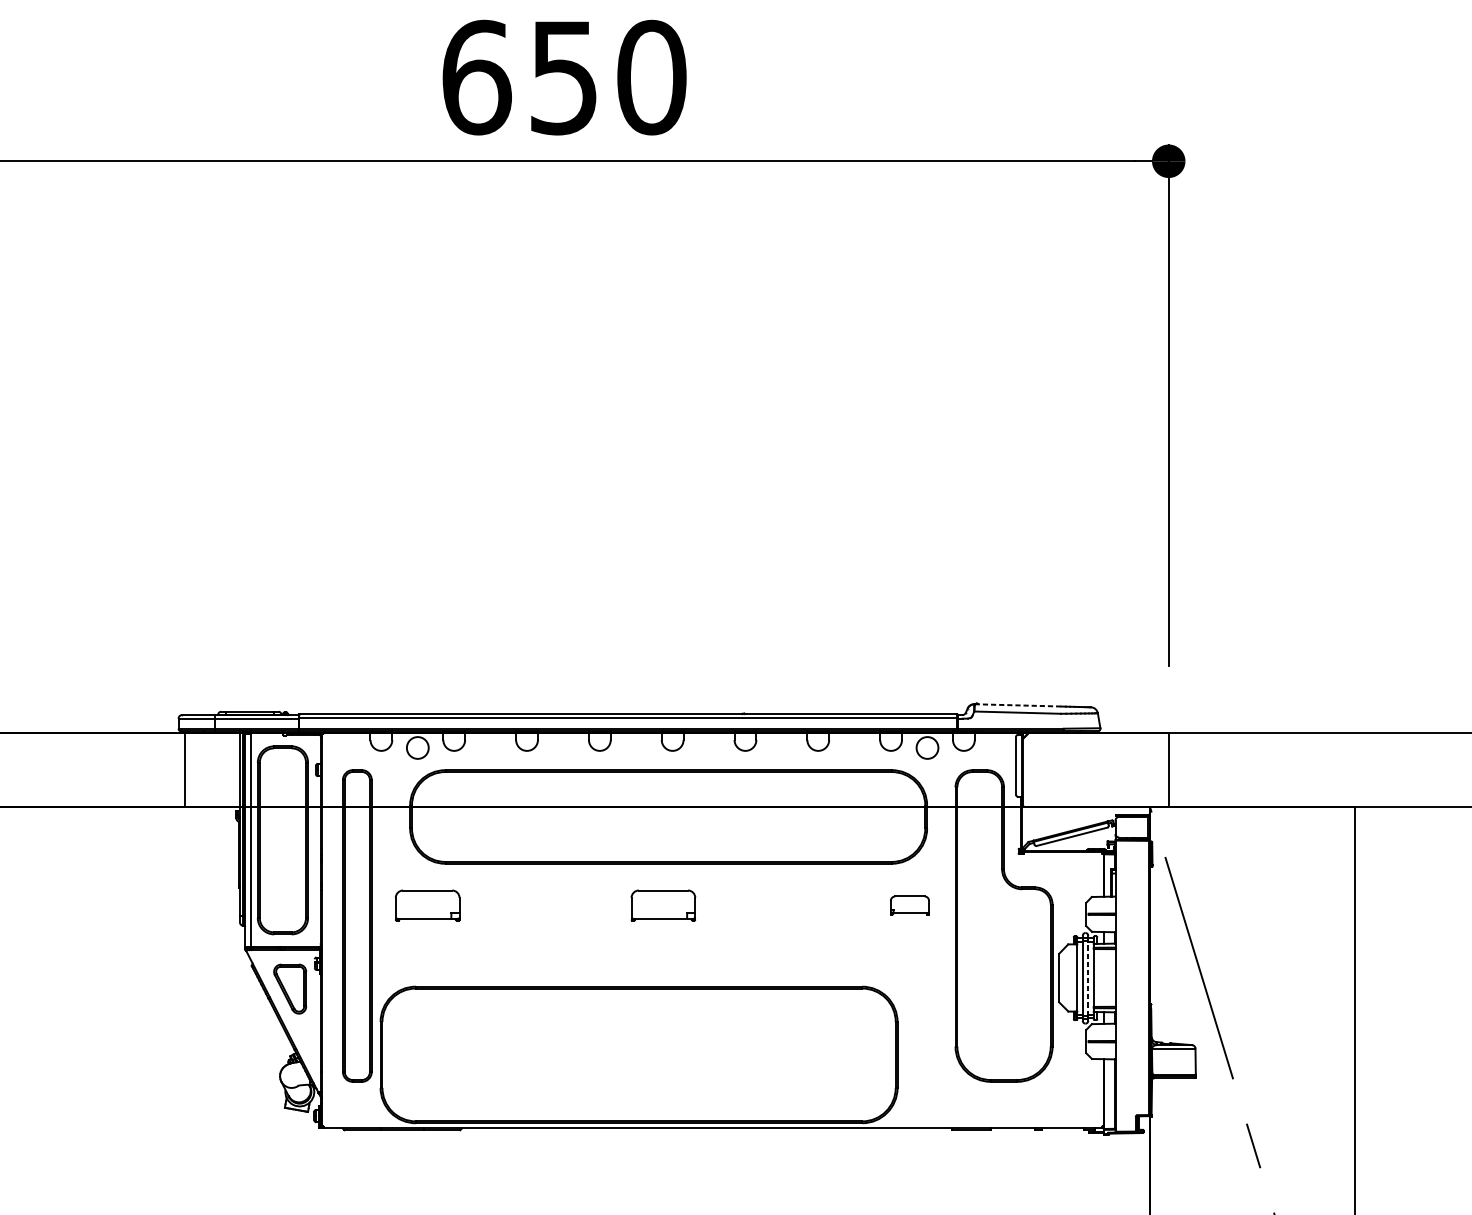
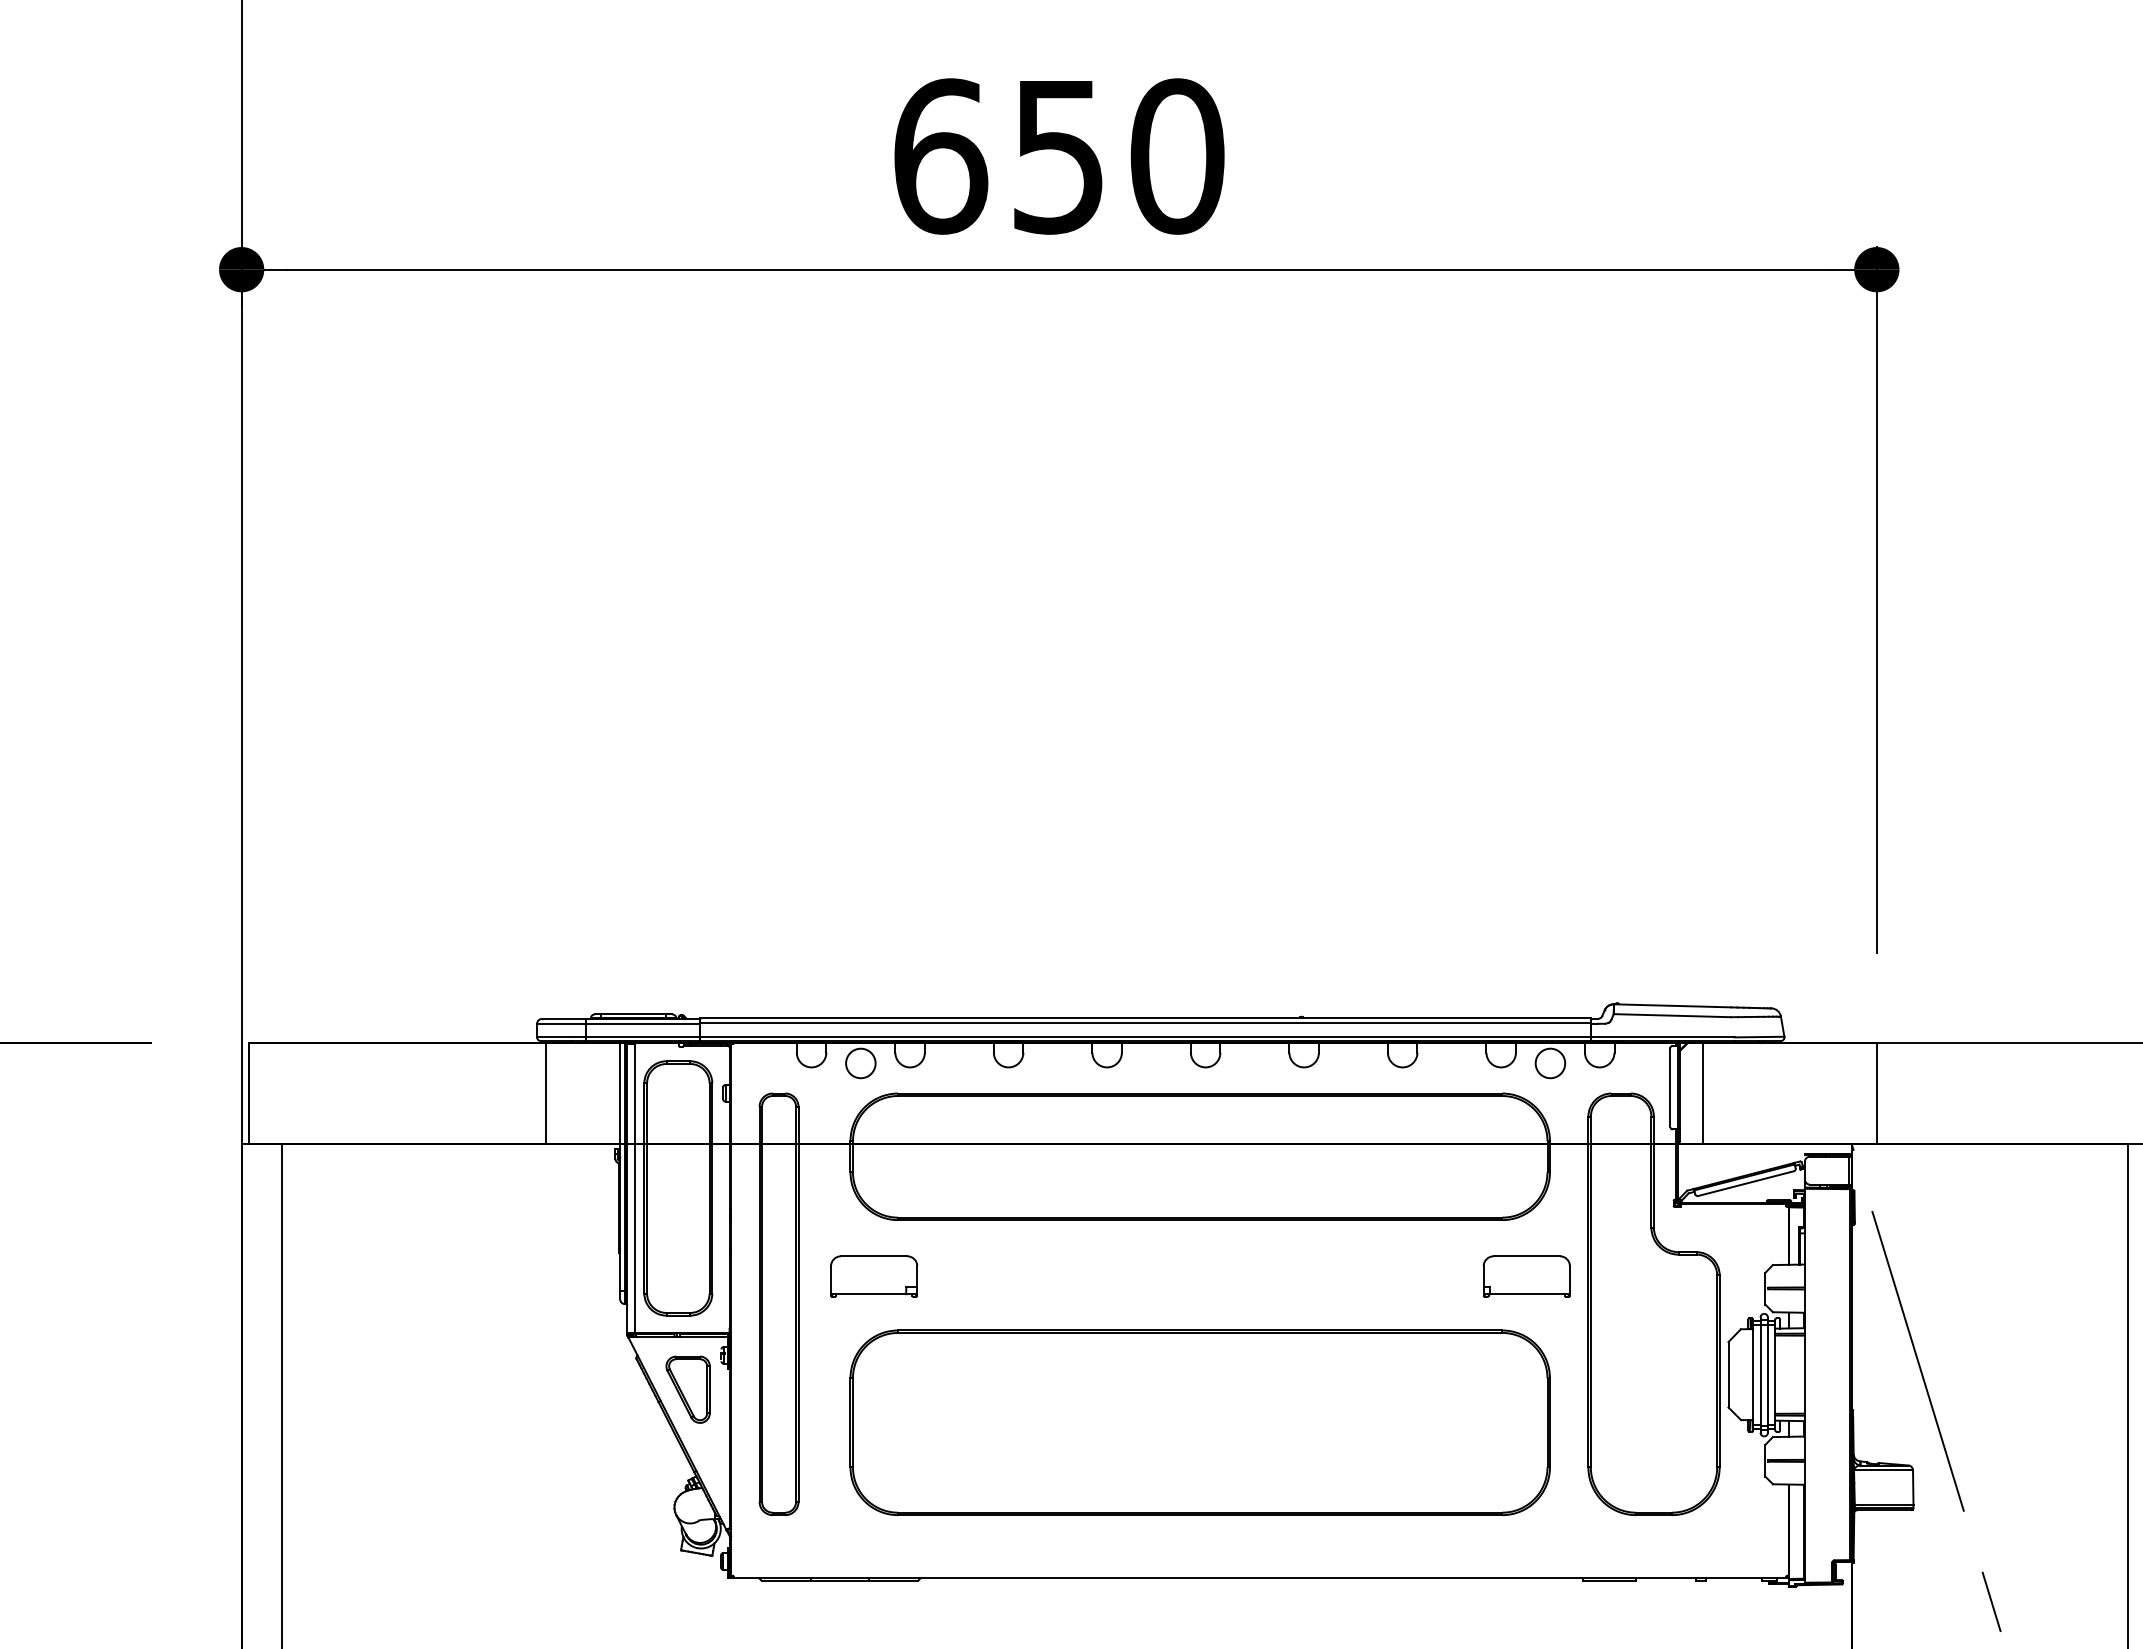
line: (1017, 705) -> (1672, 1005), dashed -> solid
line: (1040, 770) -> (1703, 1093), added
part: (663, 905) -> (1193, 1276), removed
part: (909, 905) -> (1526, 1276), size x1.67
line: (1087, 978) -> (1767, 1375), dashed -> solid
part: (638, 1054) -> (1199, 1422), moved

